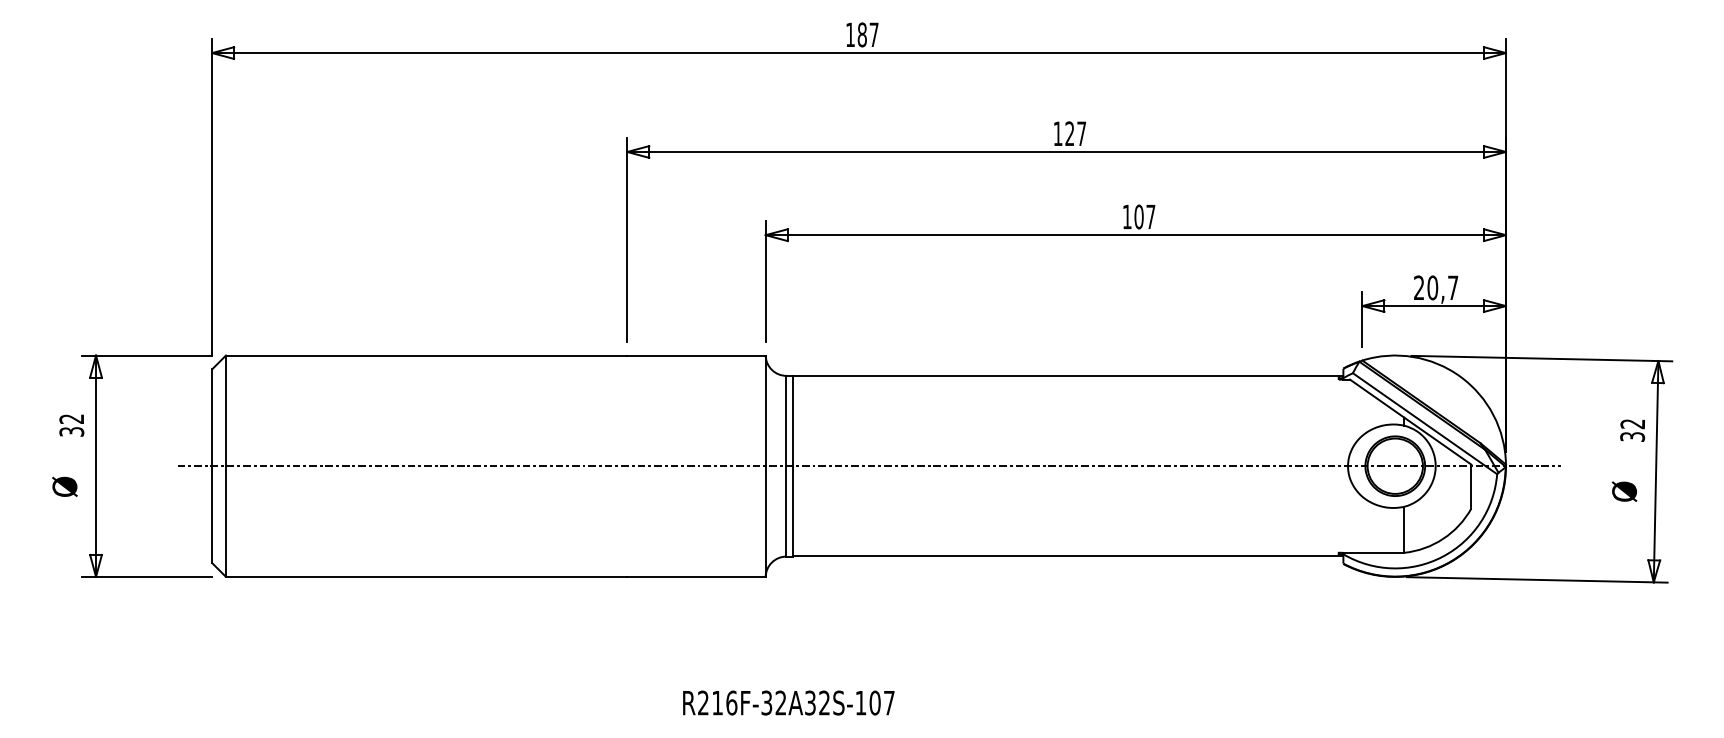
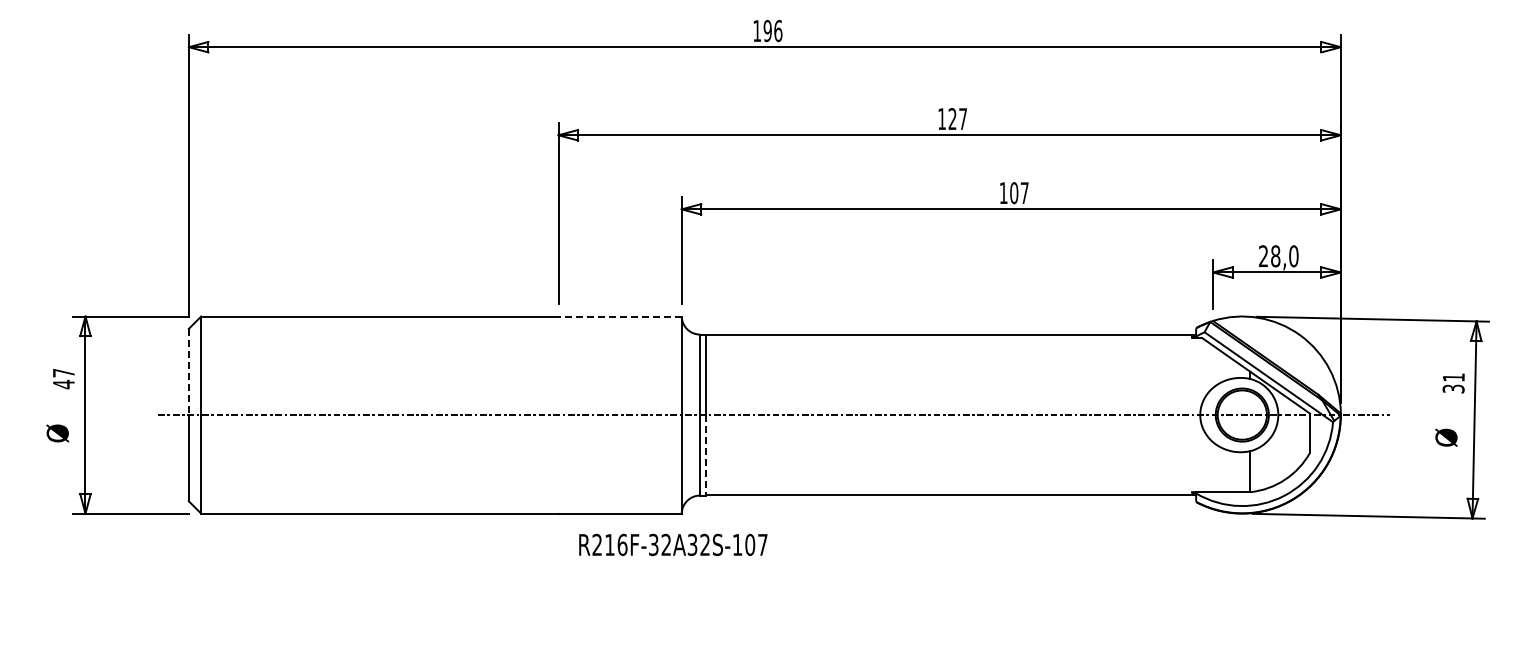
text: (867, 34) -> (772, 30), 187 -> 196
text: (1442, 288) -> (1284, 256), 20,7 -> 28,0
line: (696, 355) -> (620, 316), solid -> dashed
line: (211, 418) -> (188, 372), solid -> dashed
text: (1632, 424) -> (1453, 377), 32 -> 31
text: (71, 426) -> (63, 379), 32 -> 47
line: (793, 511) -> (706, 455), solid -> dashed
text: (788, 702) -> (673, 544), moved

